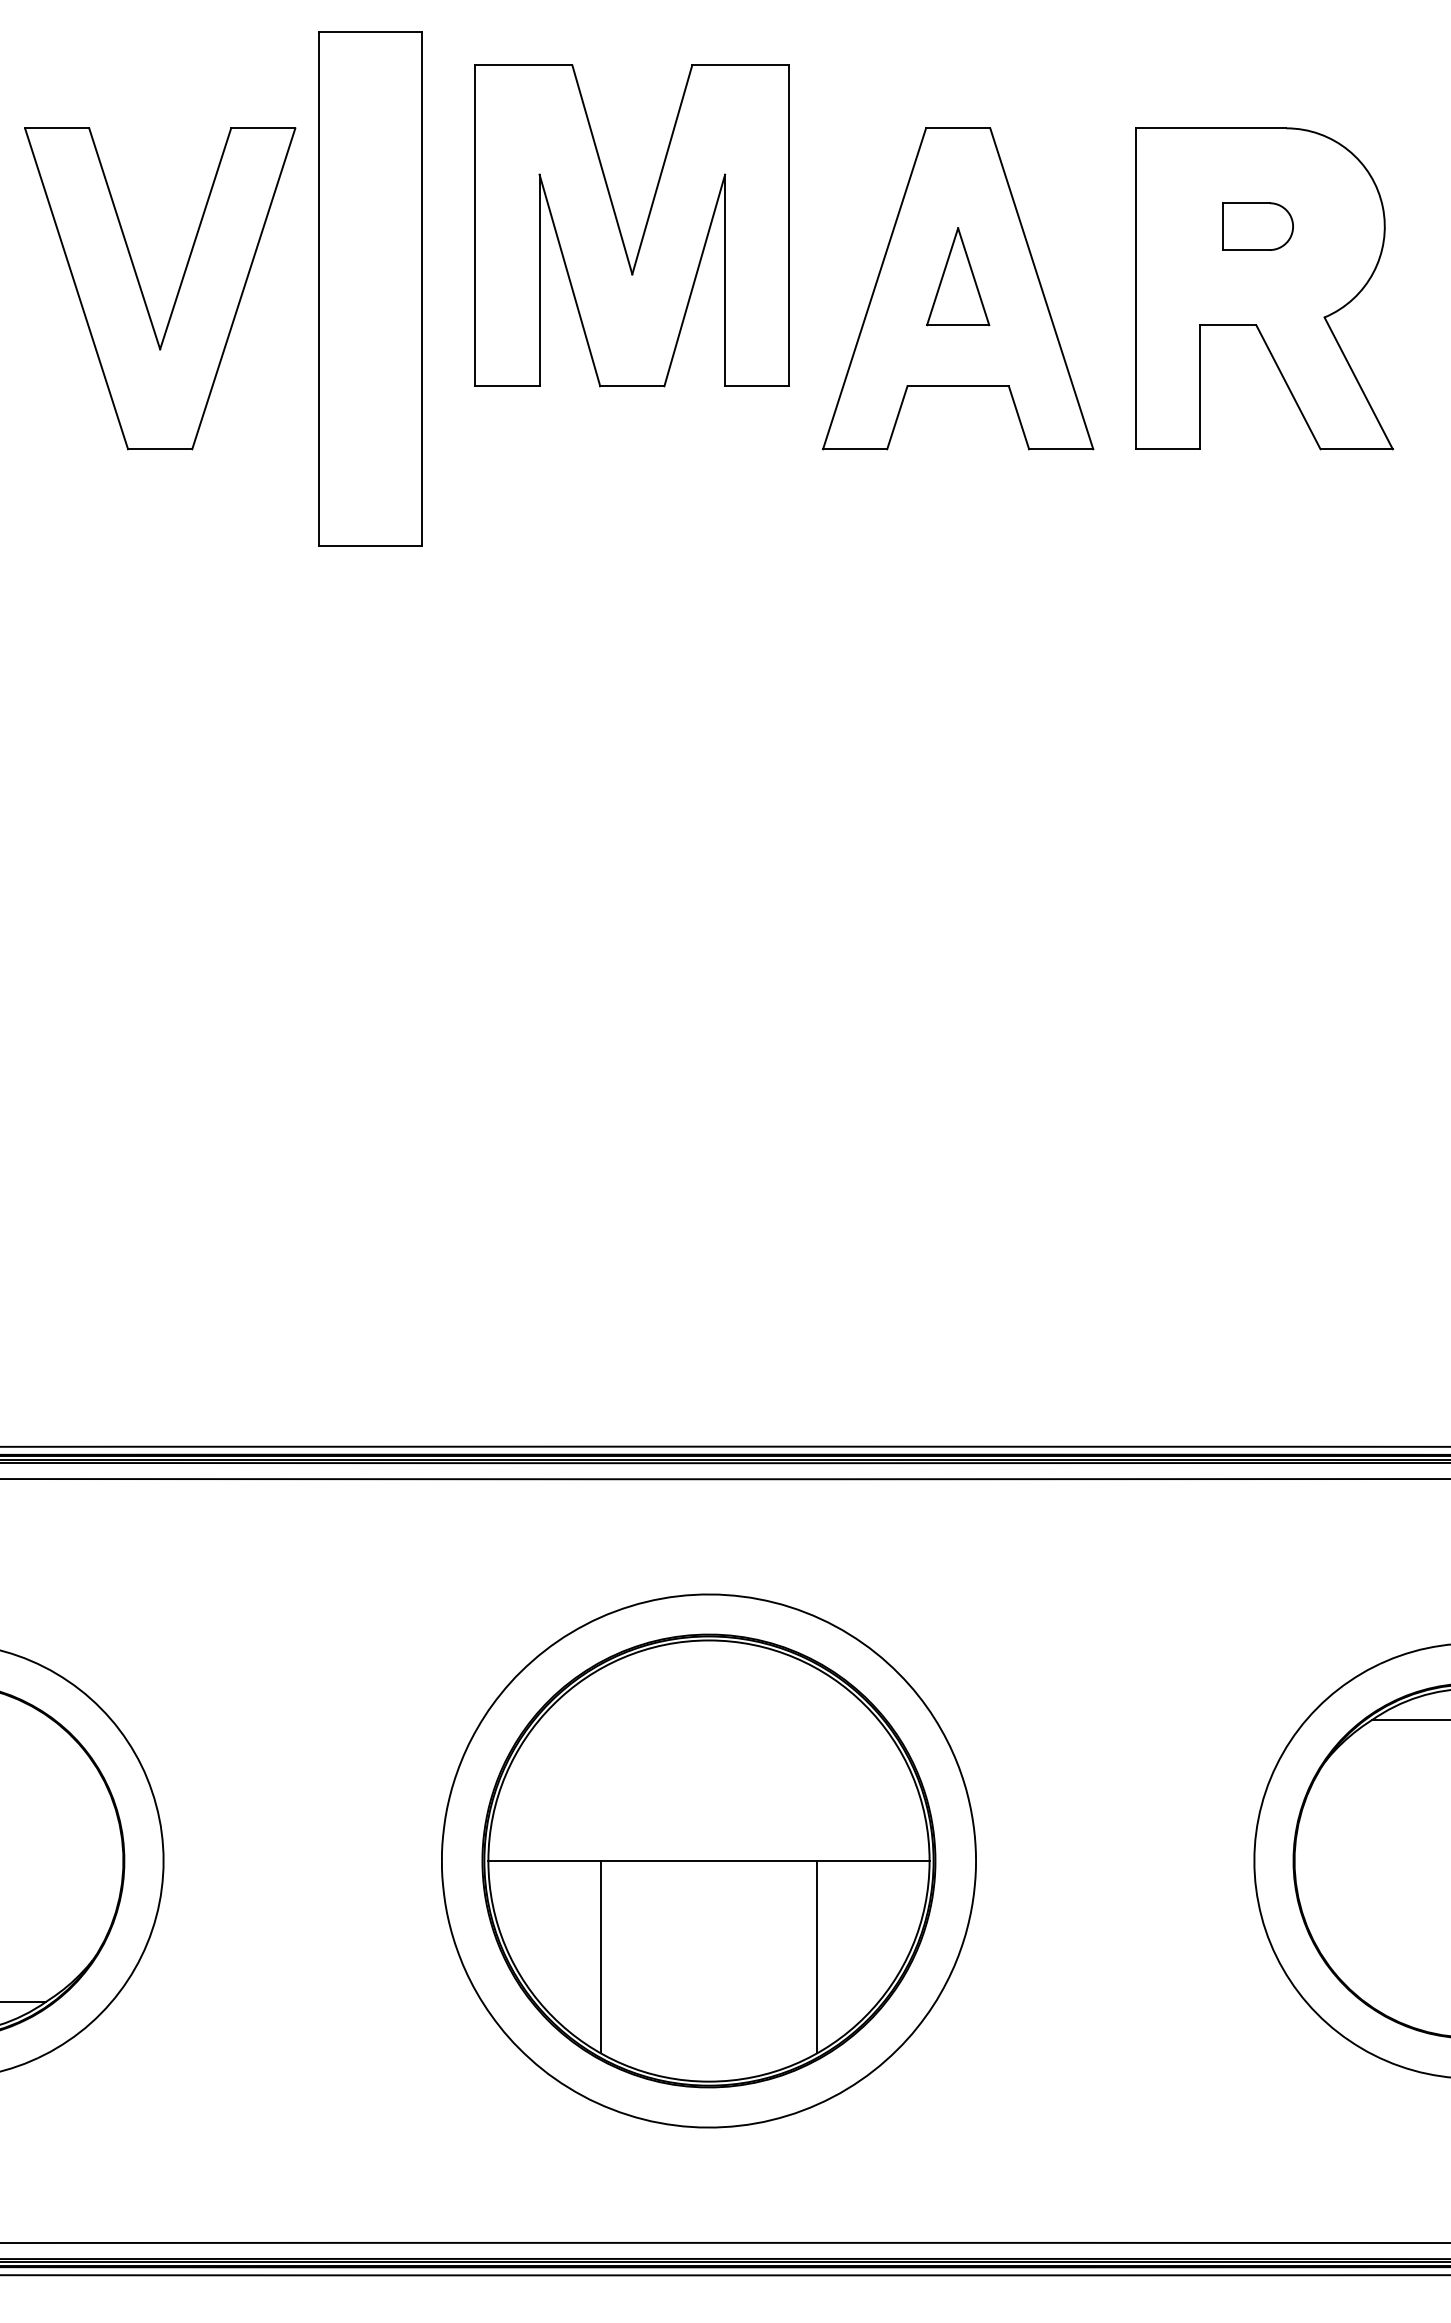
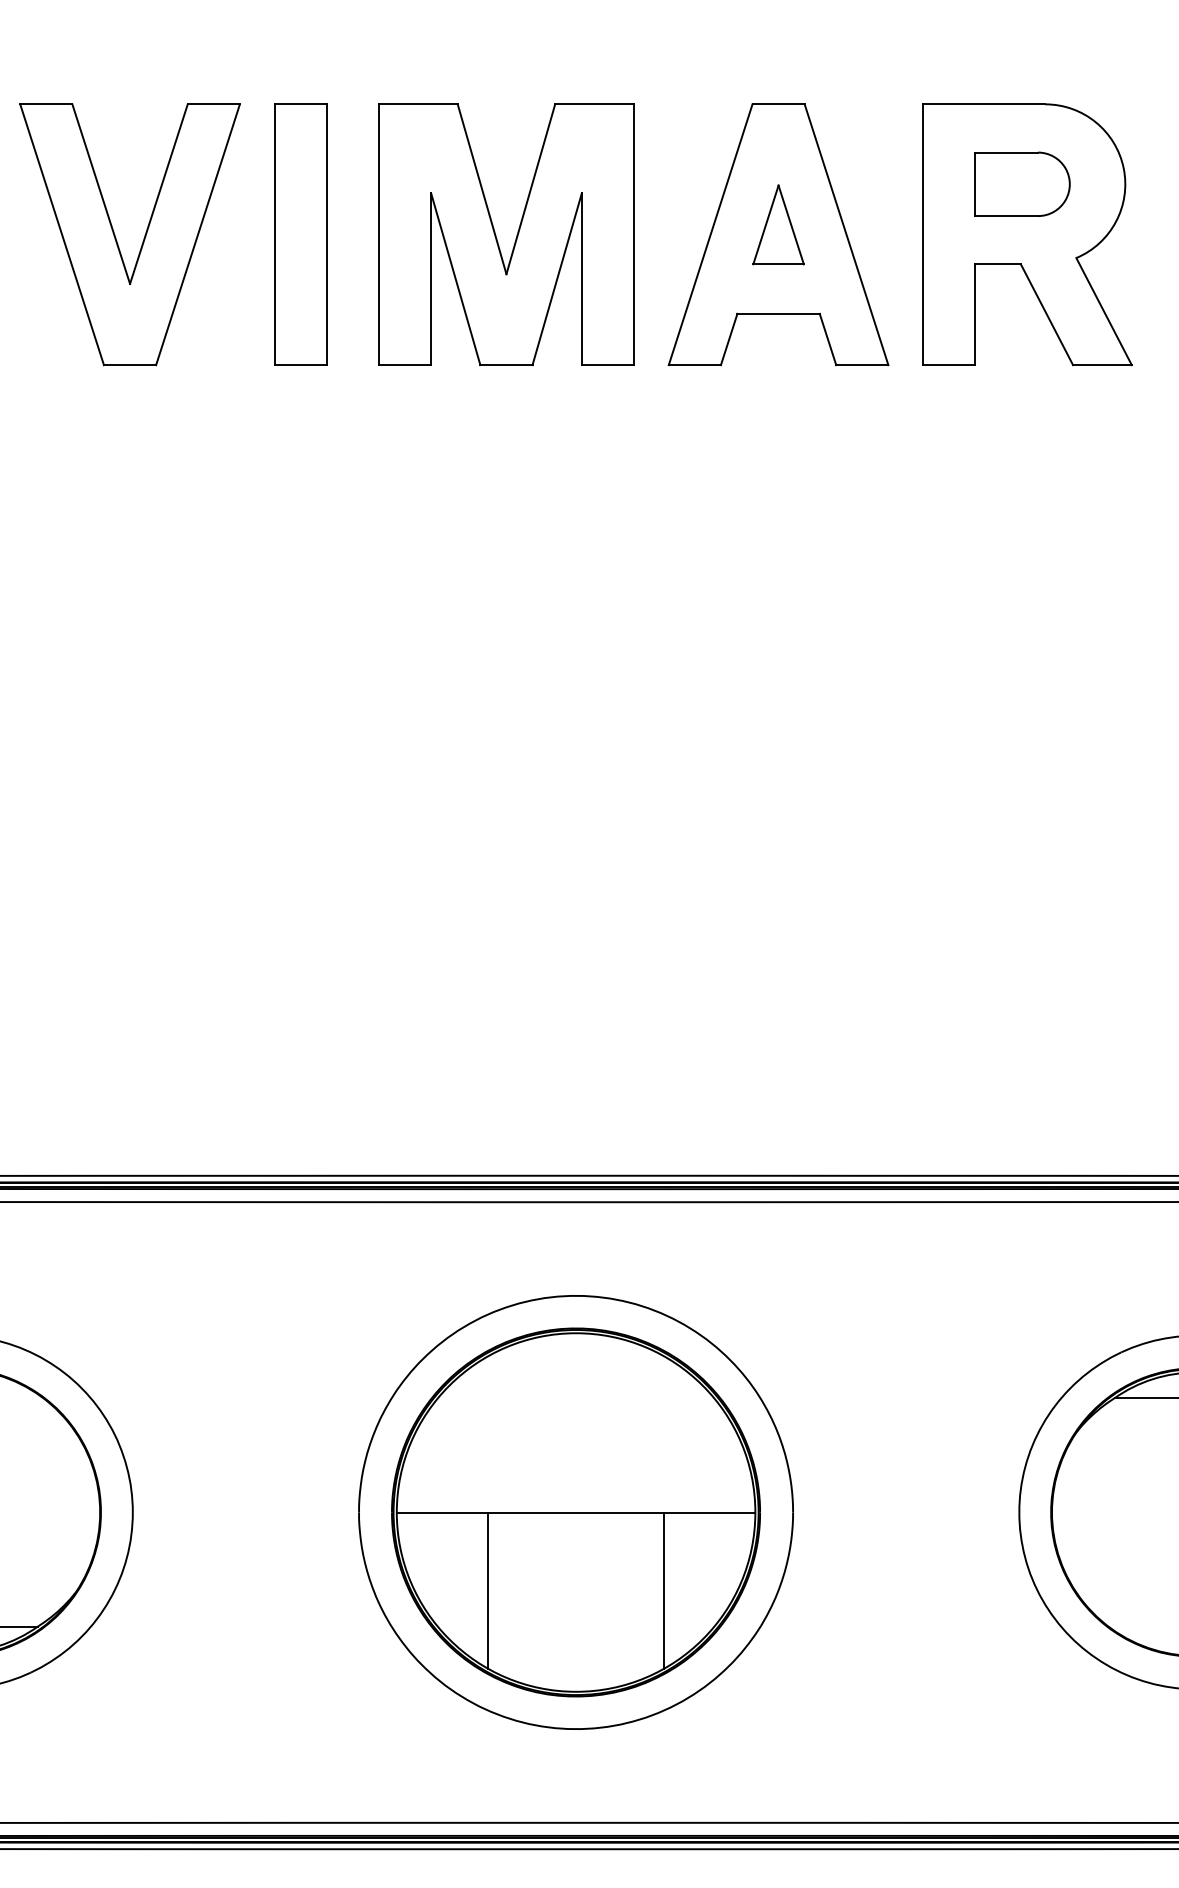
part: (1257, 226) -> (1021, 184), size x1.67
part: (620, 228) -> (496, 236), moved
part: (369, 288) -> (300, 234), size x0.62

